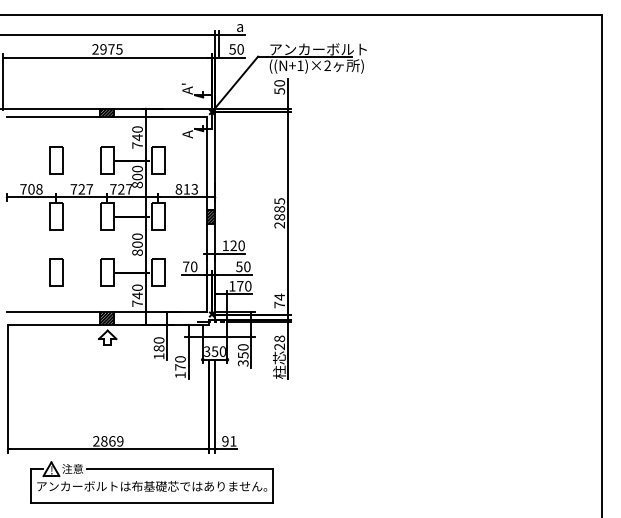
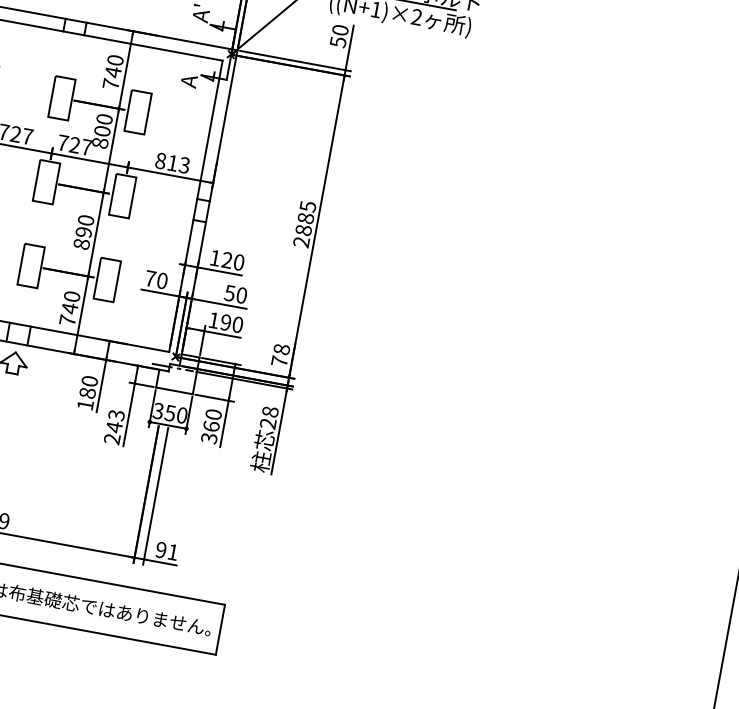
hatch: (107, 112) -> (75, 26), removed
hatch: (211, 216) -> (202, 210), removed
text: (137, 244) -> (83, 232), 800 -> 890
text: (240, 286) -> (226, 322), 170 -> 190
text: (279, 296) -> (281, 348), 74 -> 78
hatch: (107, 318) -> (18, 334), removed
text: (242, 355) -> (210, 426), 350 -> 360
text: (180, 367) -> (114, 427), 170 -> 243

